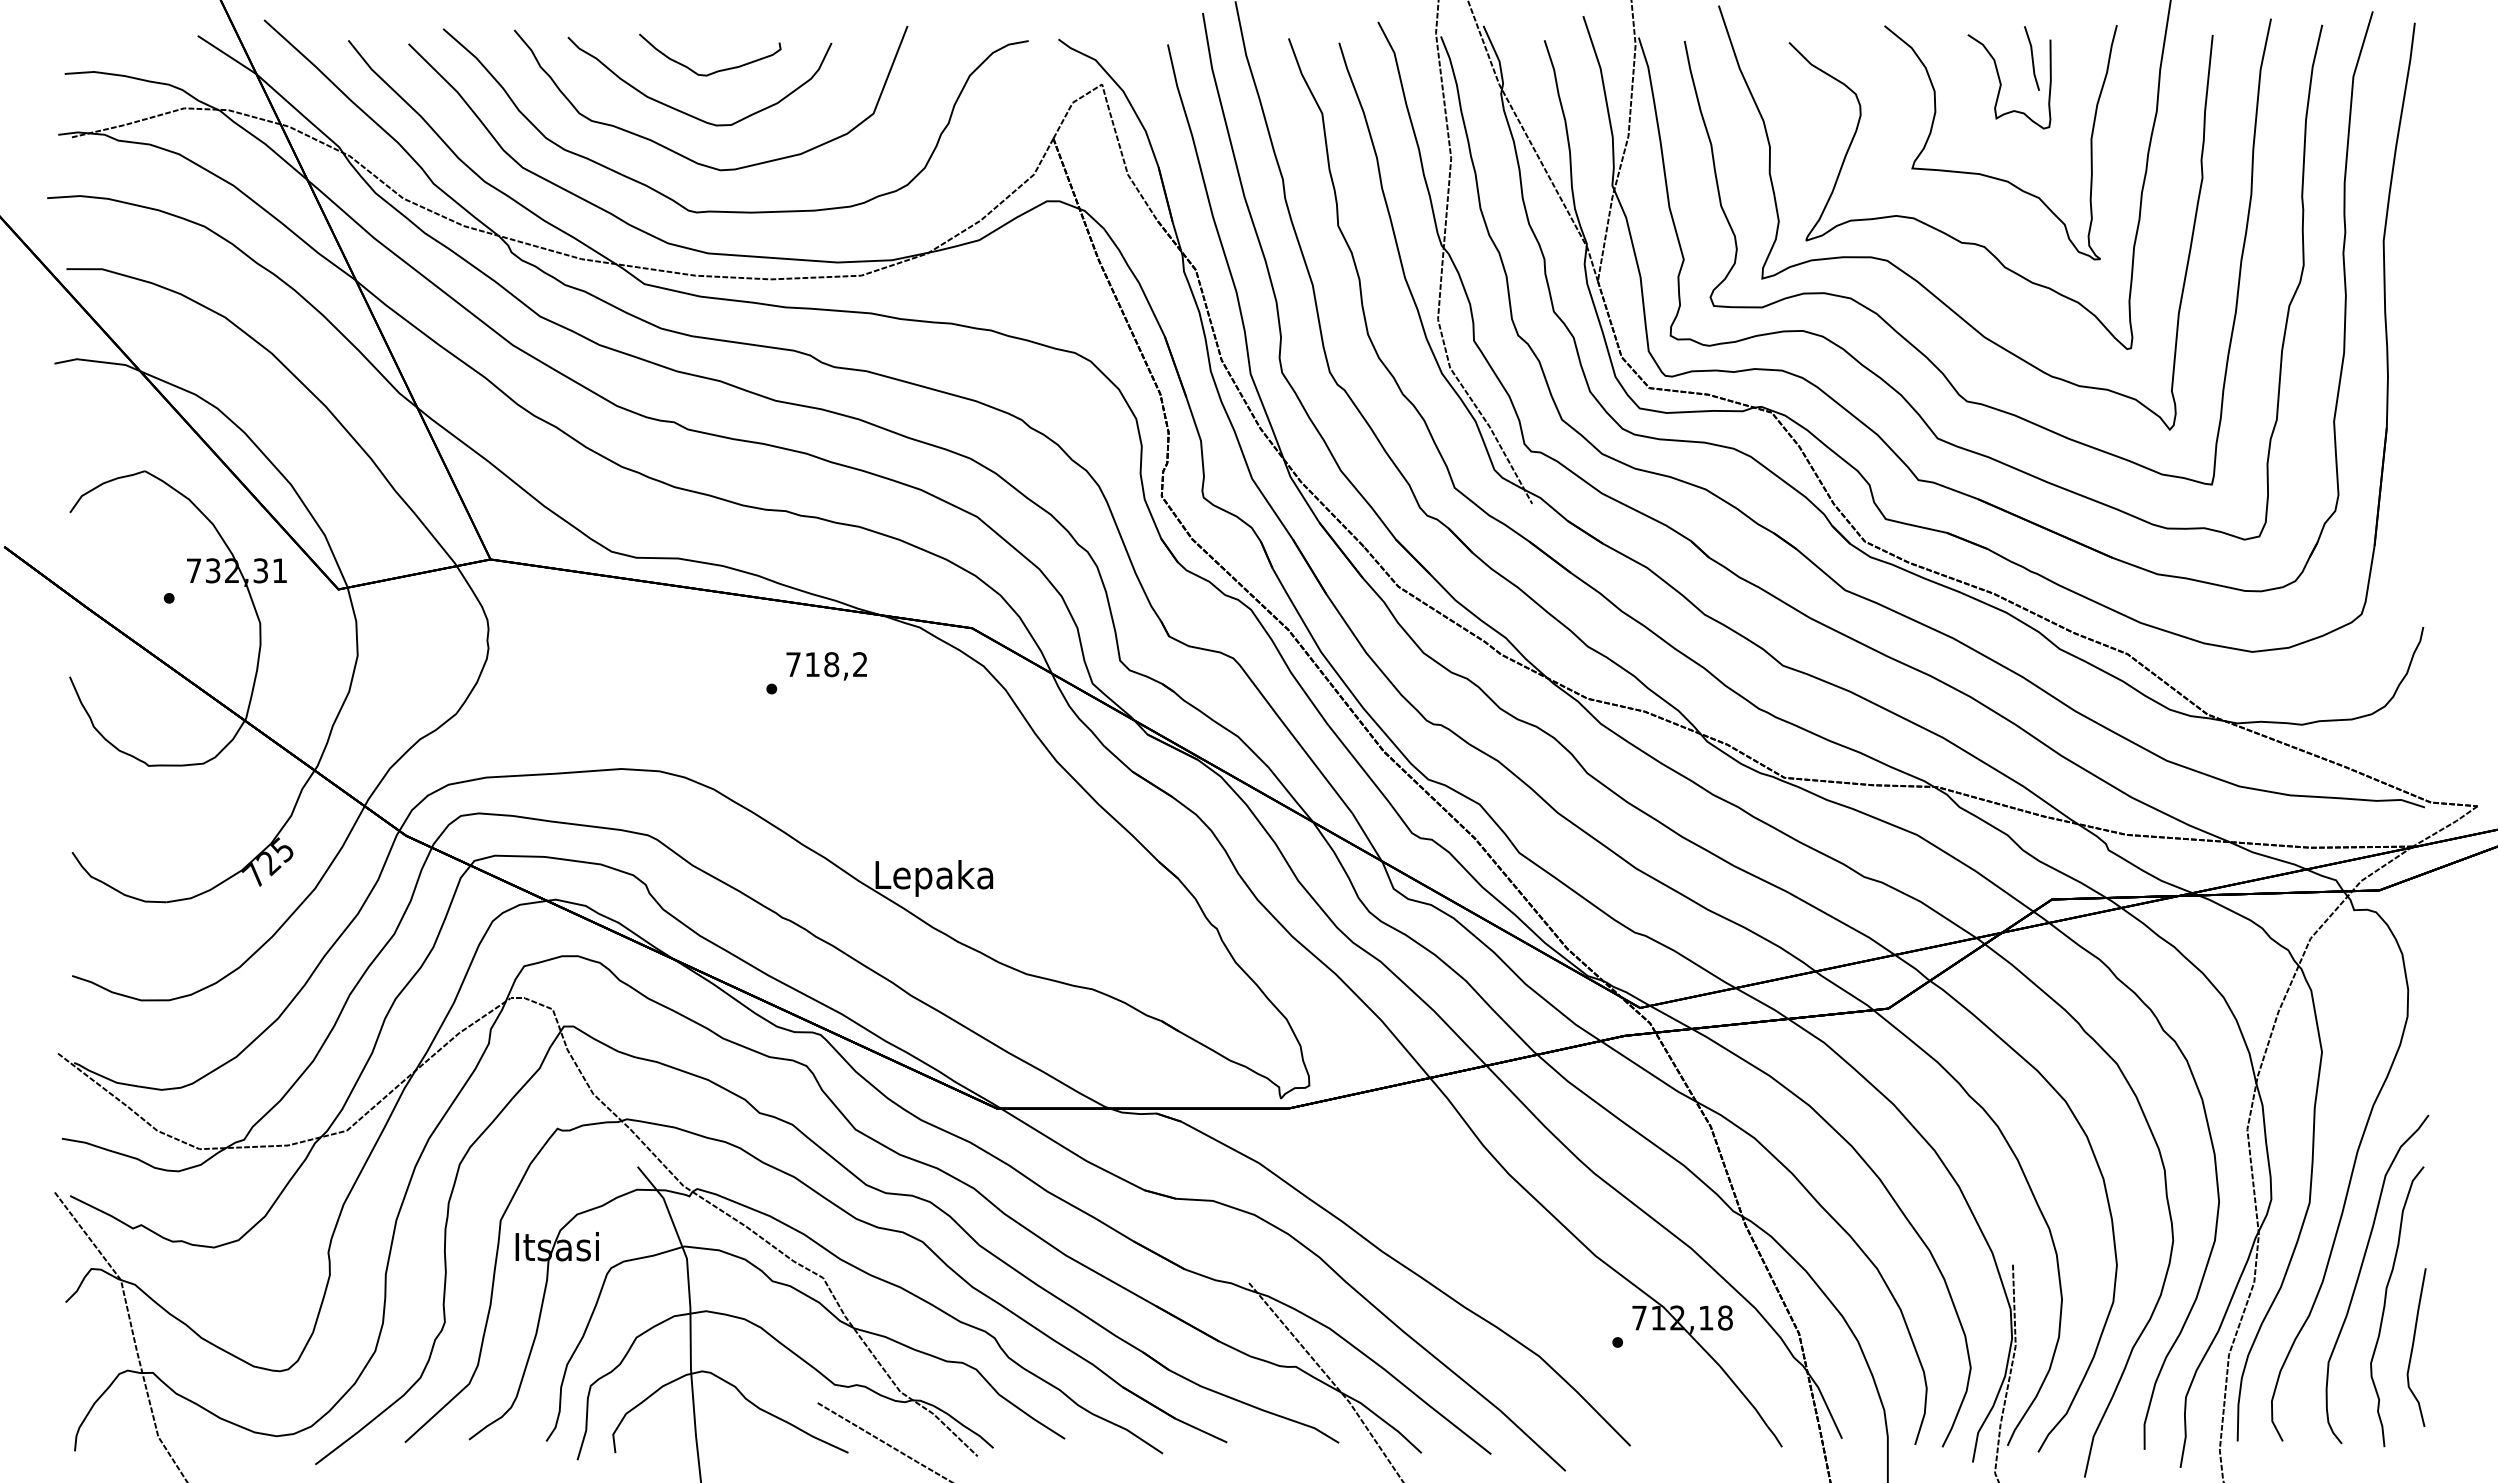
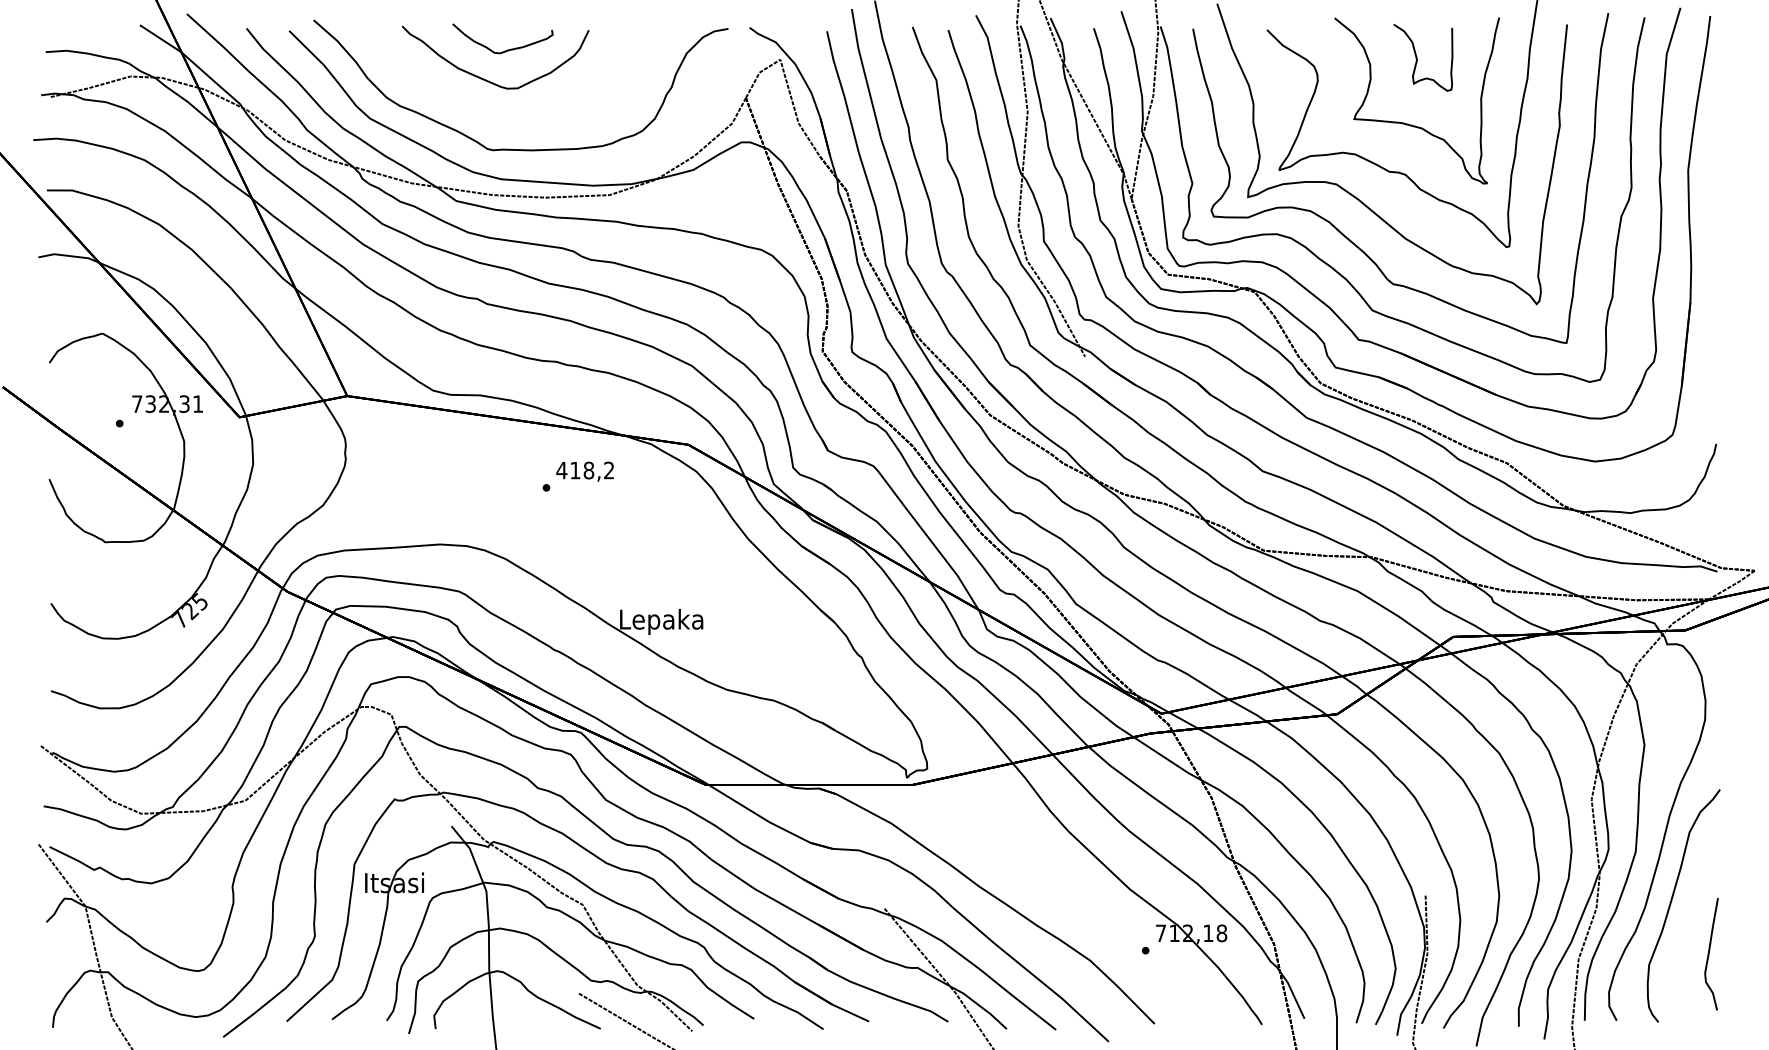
line: (2031, 58) -> (1438, 41), removed
curve: (681, 154) -> (482, 109), removed
text: (793, 664) -> (561, 470), 718,2 -> 418,2
curve: (2385, 1306) -> (1689, 925), removed

